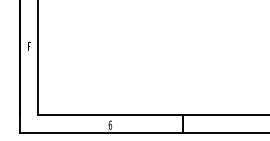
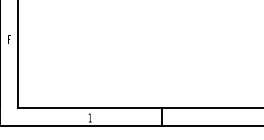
text: (110, 124) -> (90, 117), 6 -> 1

